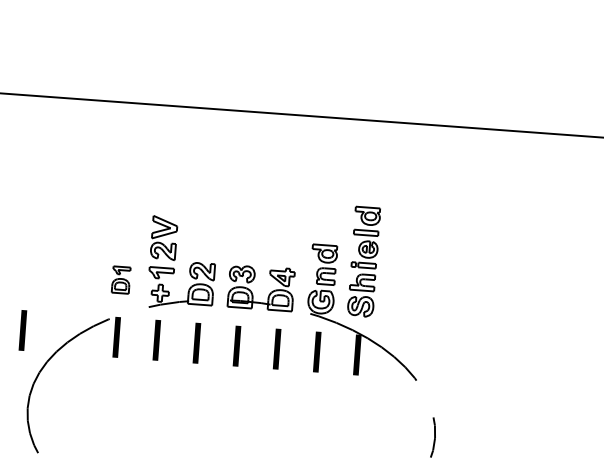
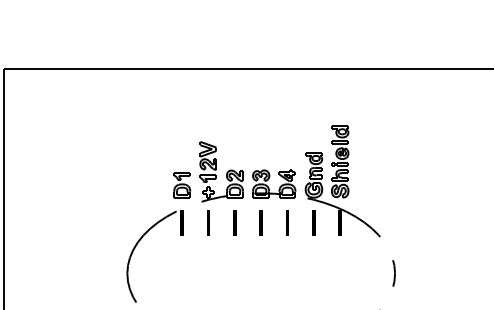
part: (121, 280) -> (182, 185), size x1.43
line: (22, 329) -> (120, 222), removed

